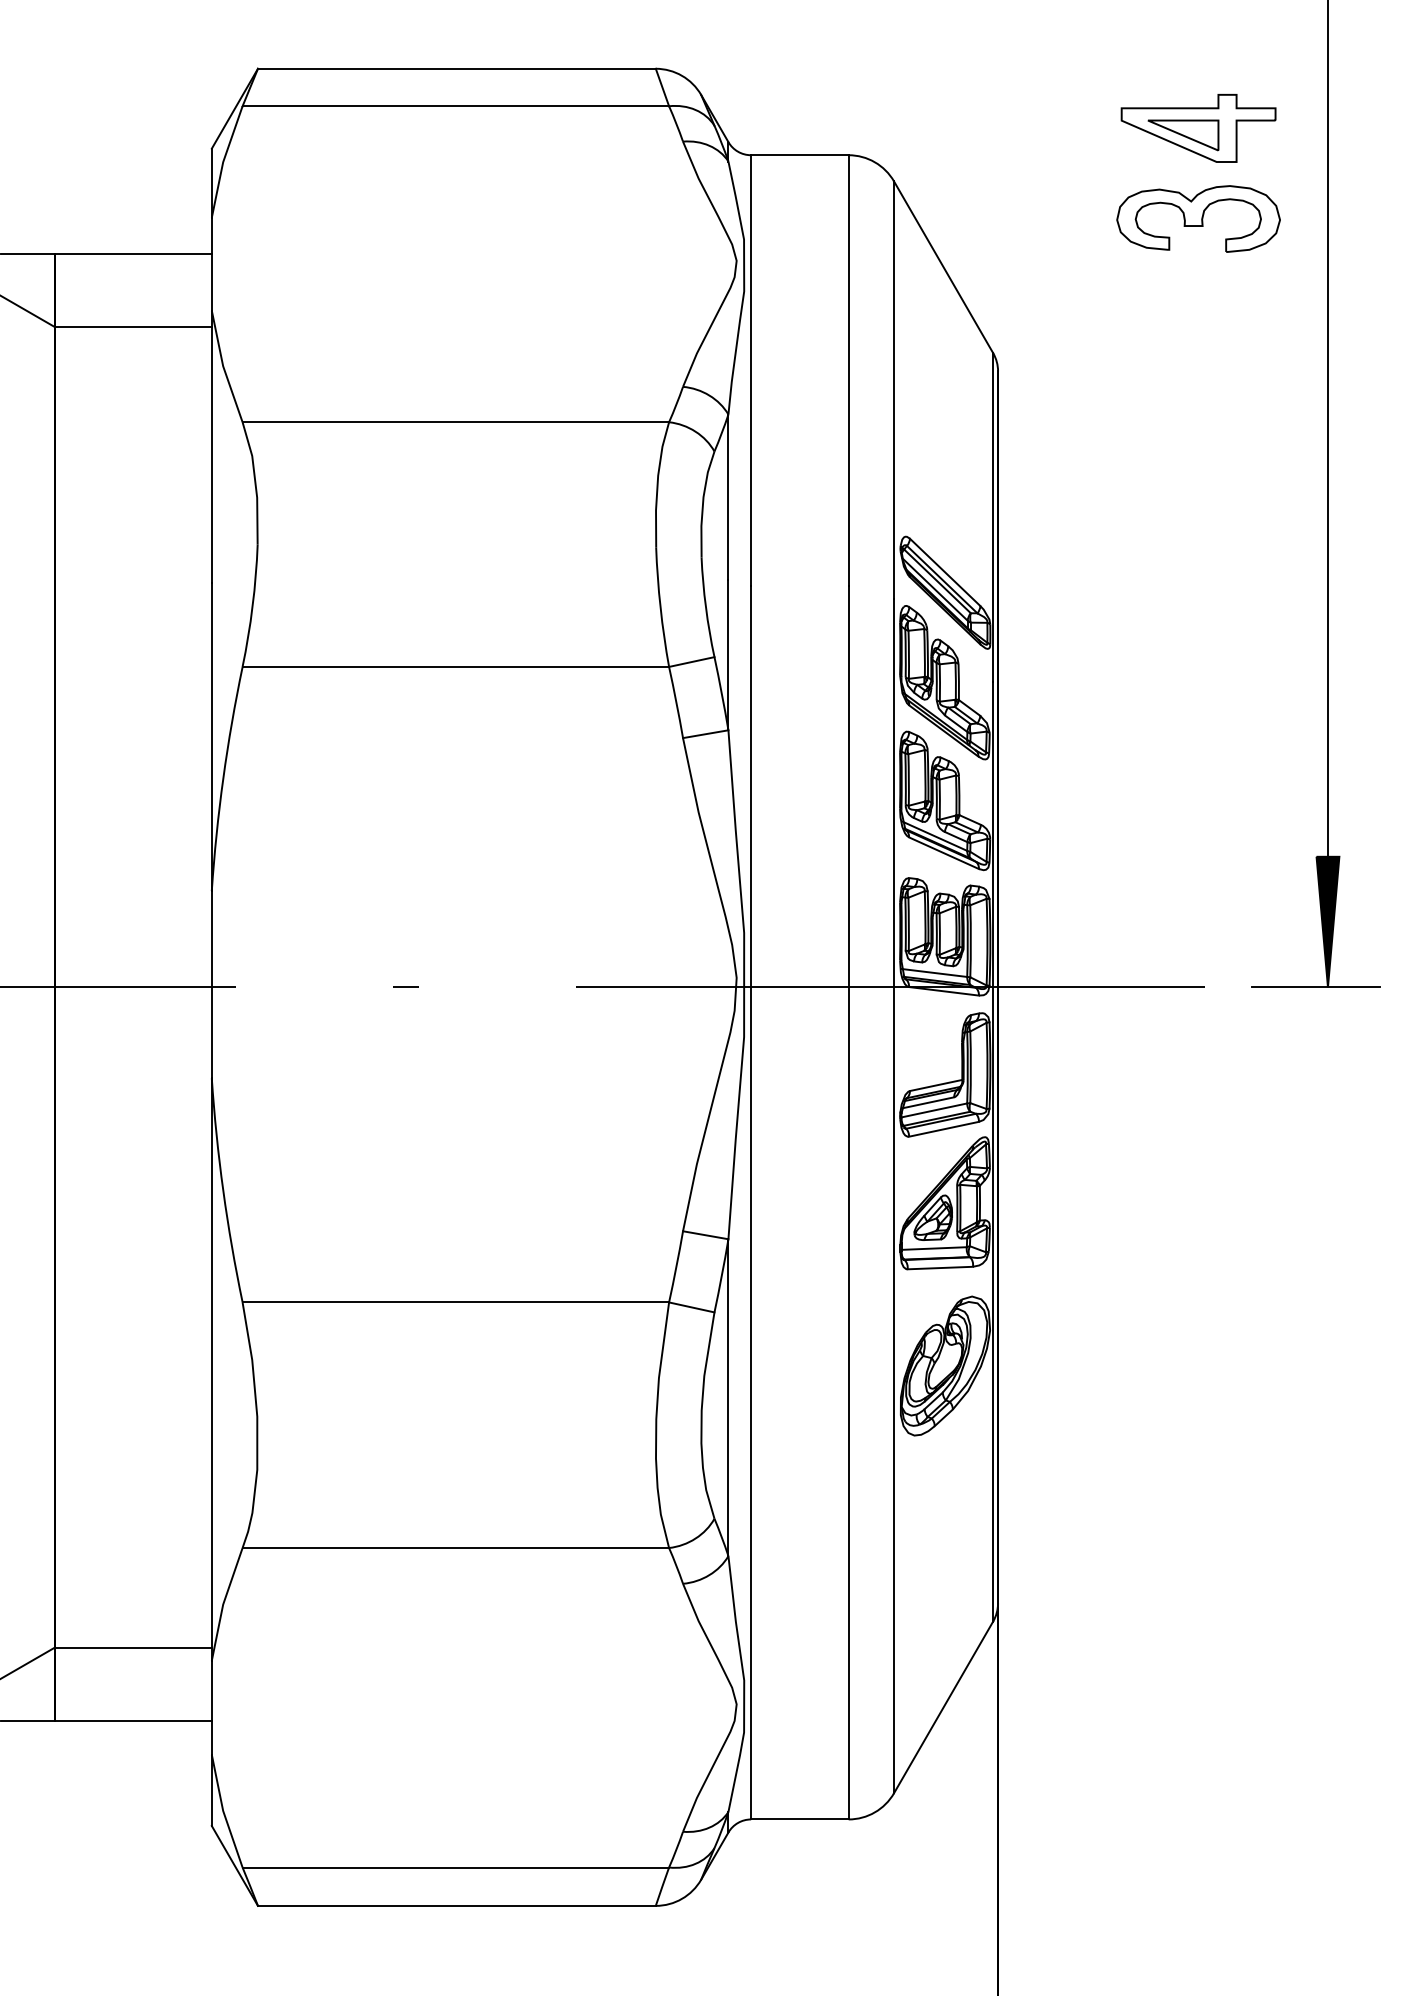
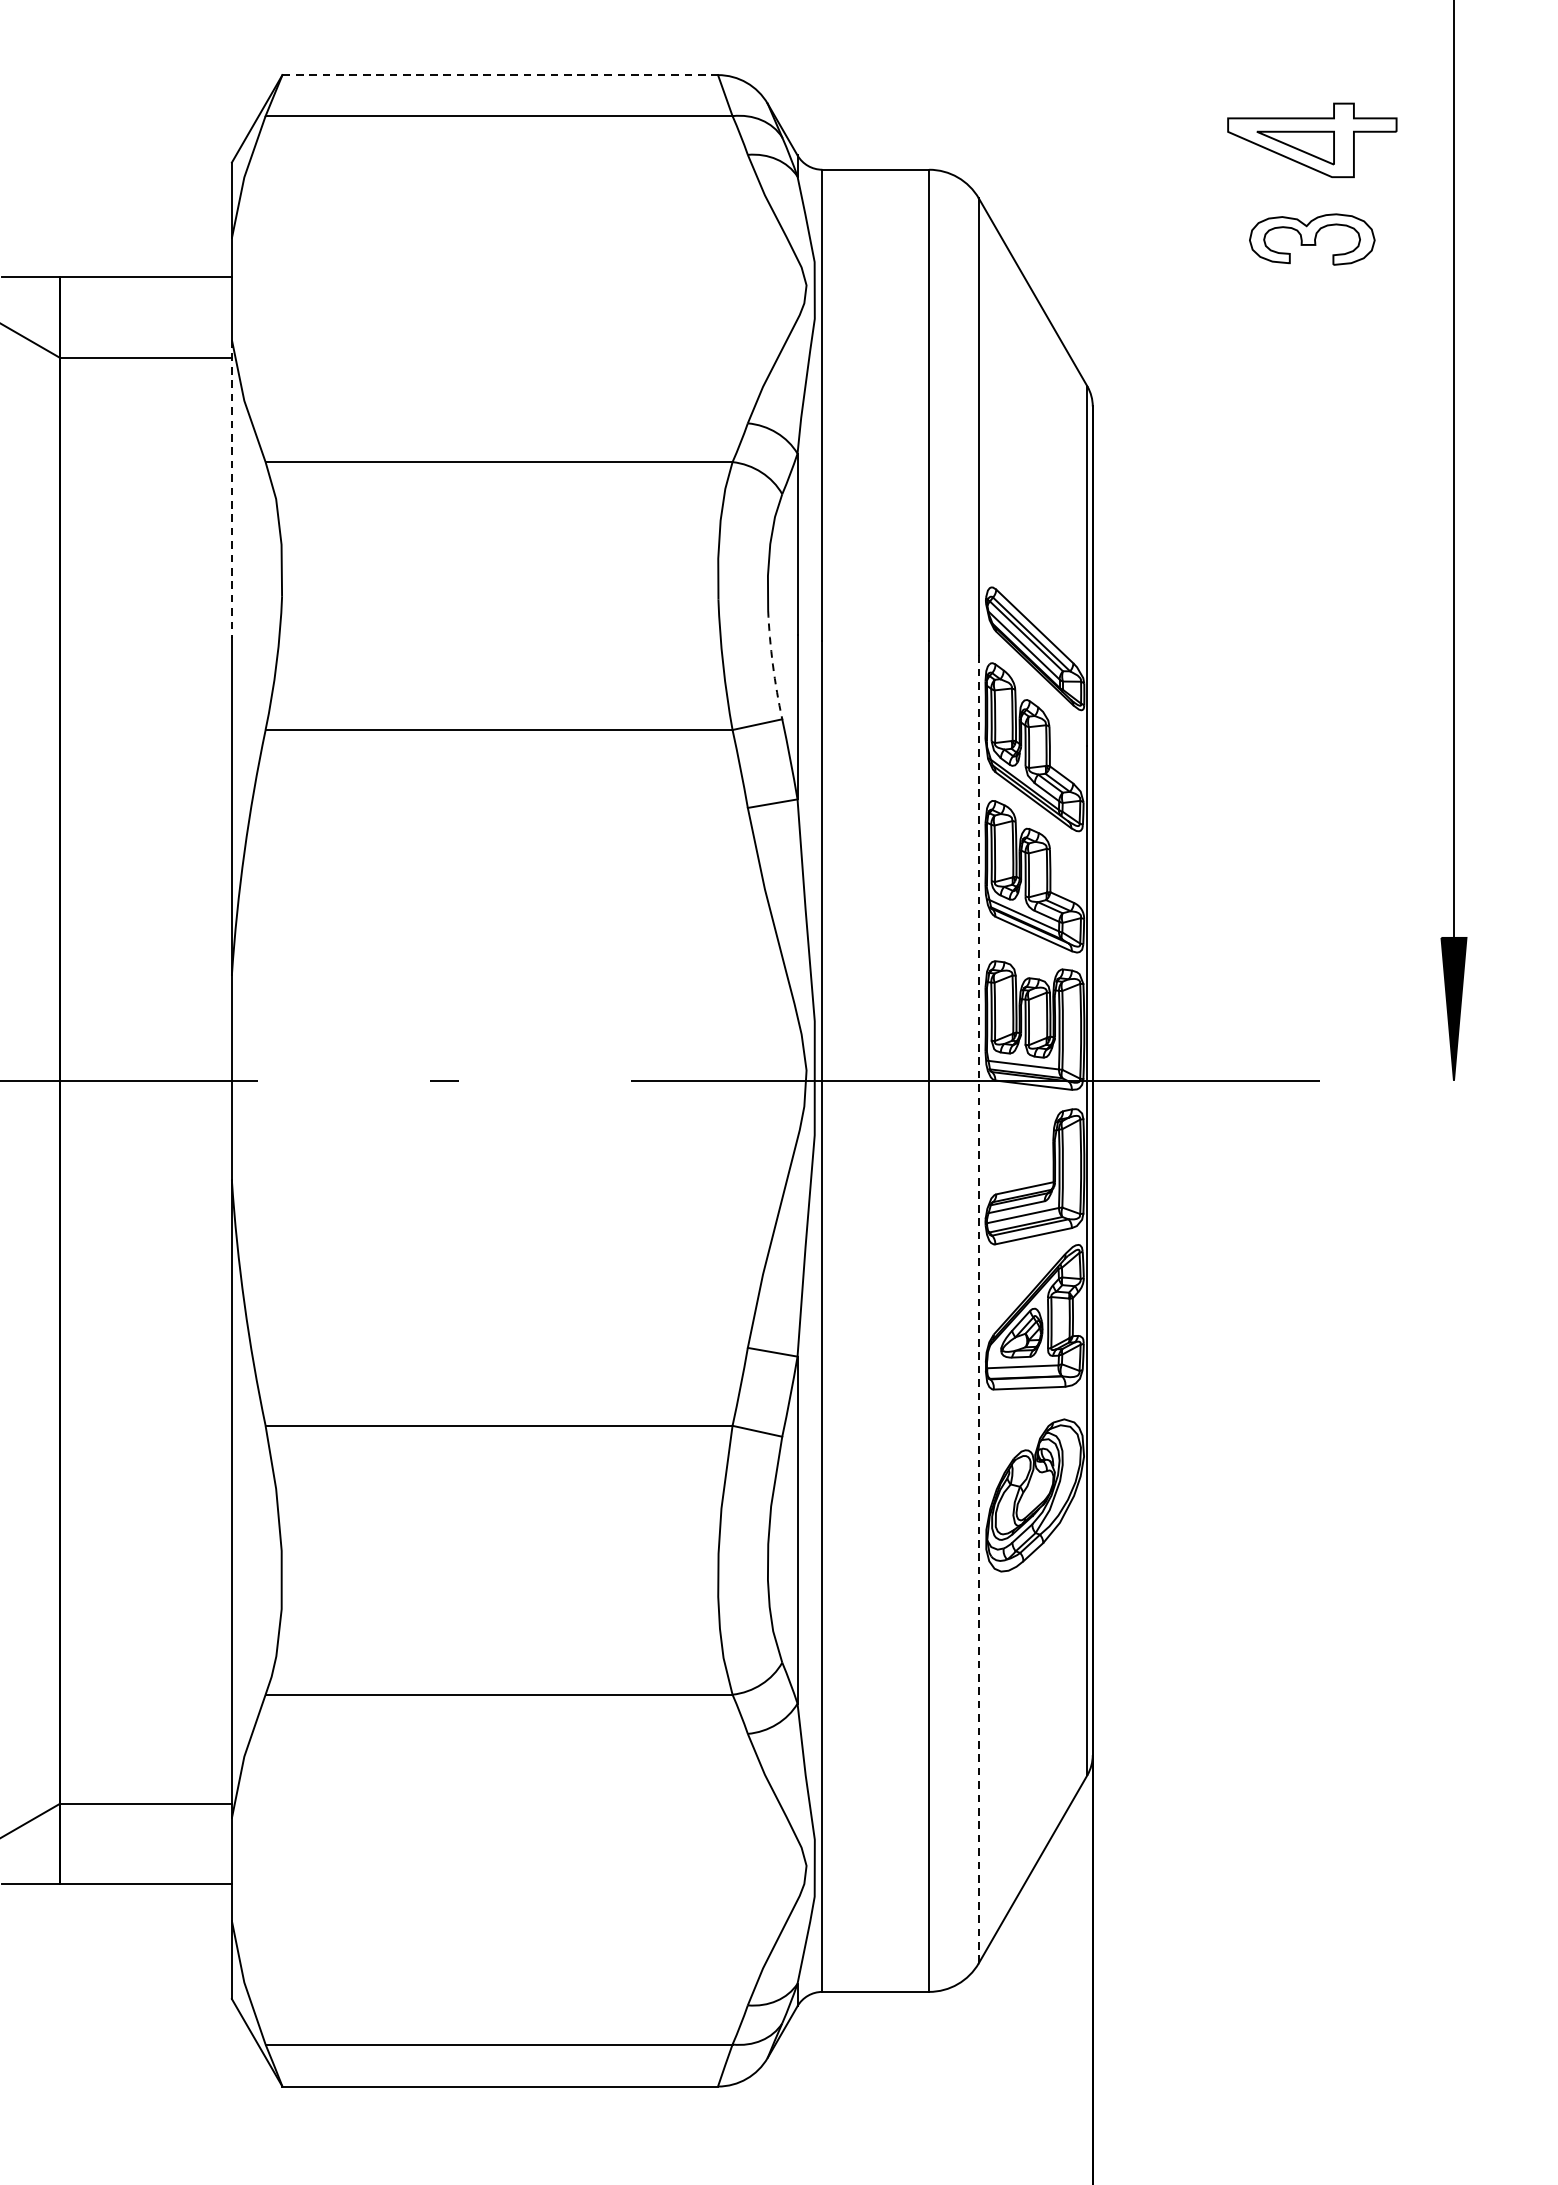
line: (456, 68) -> (499, 74), solid -> dashed
part: (1198, 218) -> (1312, 239), size x0.7
line: (211, 447) -> (231, 489), solid -> dashed
arc: (705, 607) -> (772, 664), solid -> dashed
line: (1316, 987) -> (1441, 1081), removed
line: (894, 1196) -> (979, 1309), solid -> dashed

